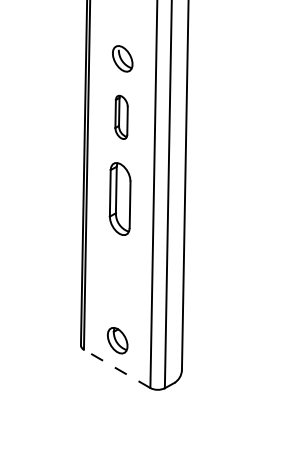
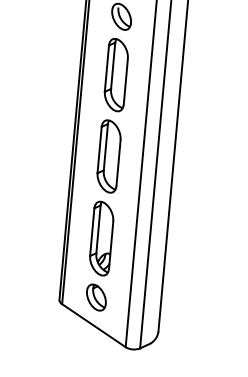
part: (121, 117) -> (116, 75), size x1.67
part: (118, 281) -> (101, 238), added
line: (116, 368) -> (93, 325), dashed -> solid

